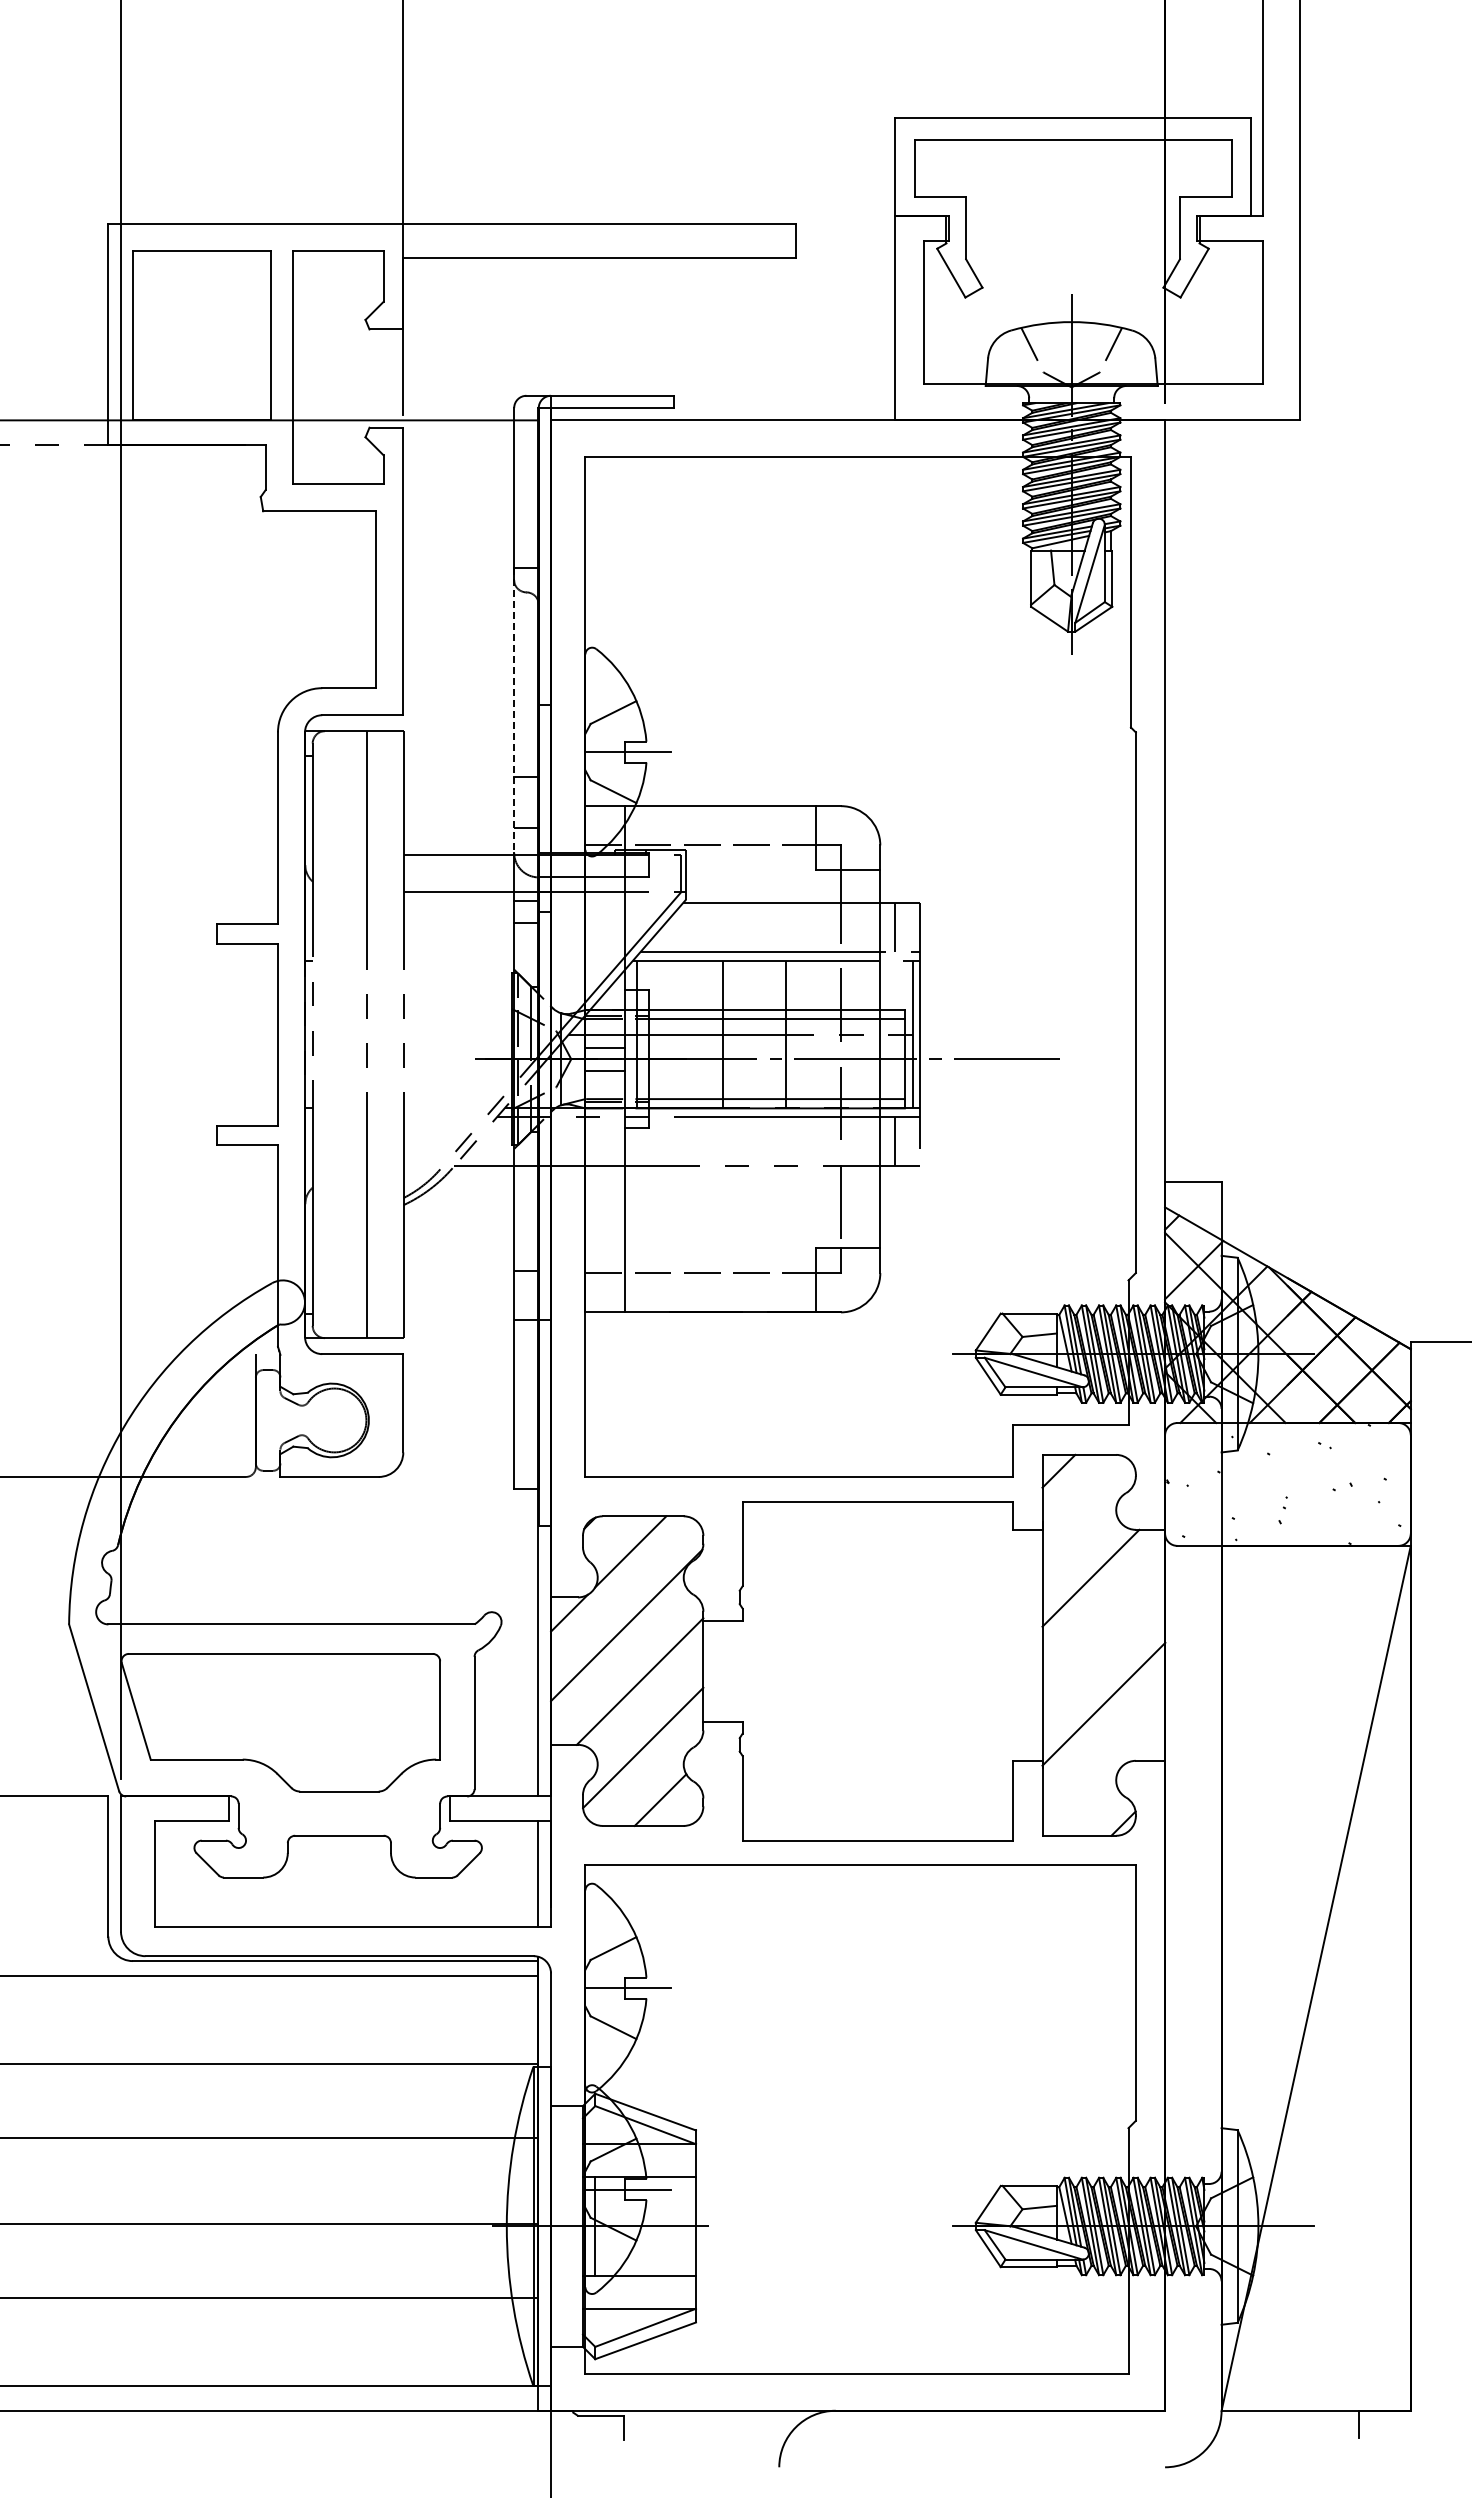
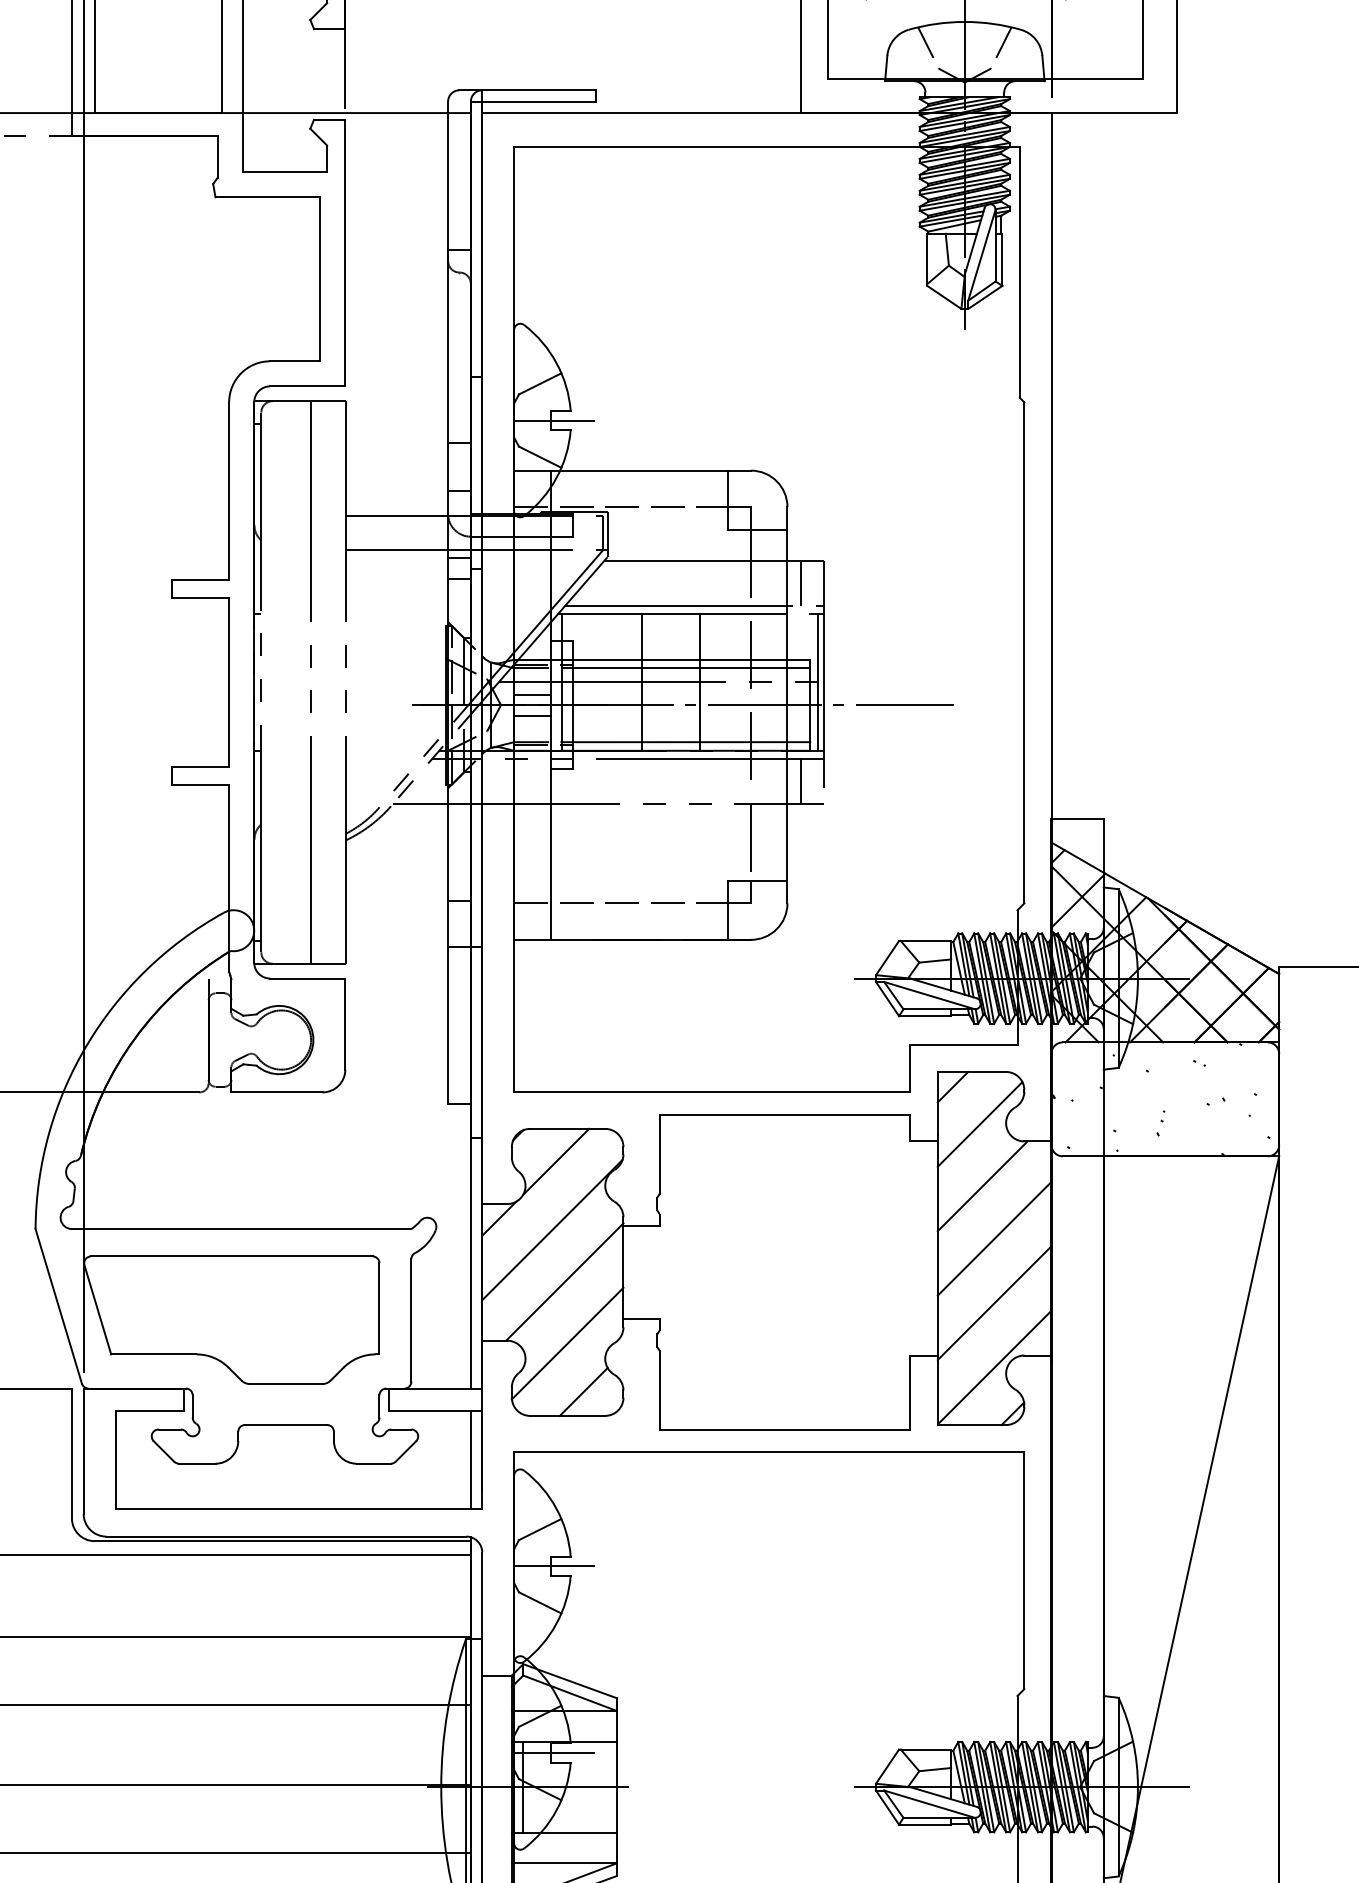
line: (514, 710) -> (448, 381), dashed -> solid
line: (1087, 1511) -> (979, 1124), added
line: (1103, 1634) -> (994, 1238), added
line: (1104, 1772) -> (995, 1366), added

